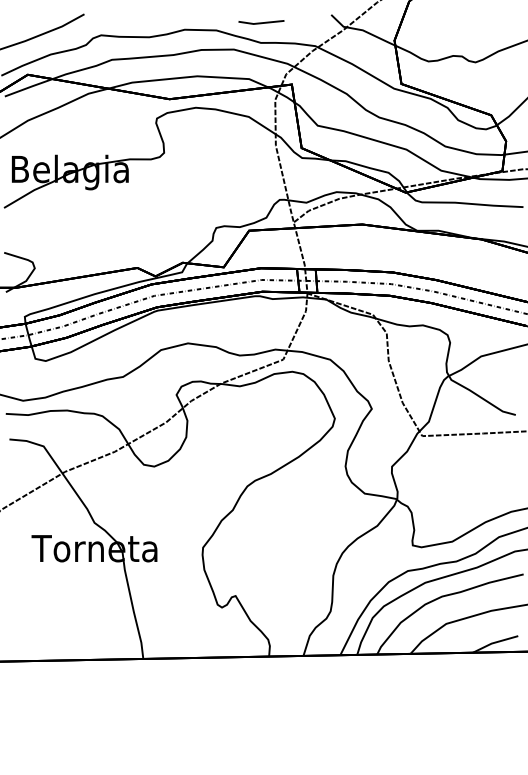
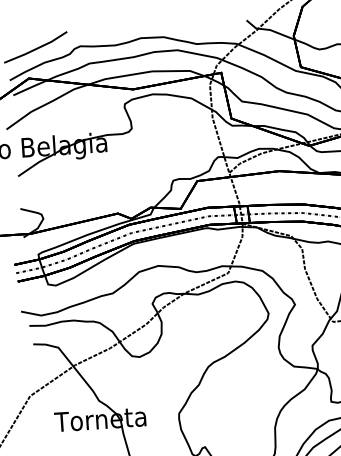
line: (261, 22) -> (196, 29), removed

